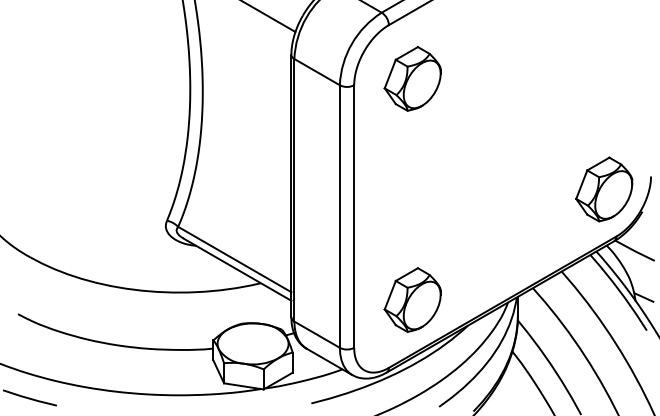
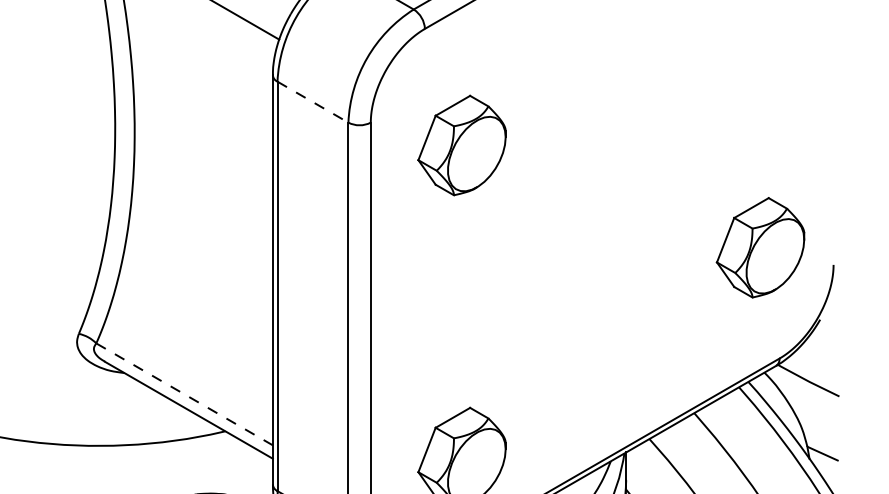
line: (317, 72) -> (313, 102), solid -> dashed
part: (412, 78) -> (461, 144), moved
part: (604, 189) -> (761, 247), moved
line: (235, 259) -> (185, 394), solid -> dashed

